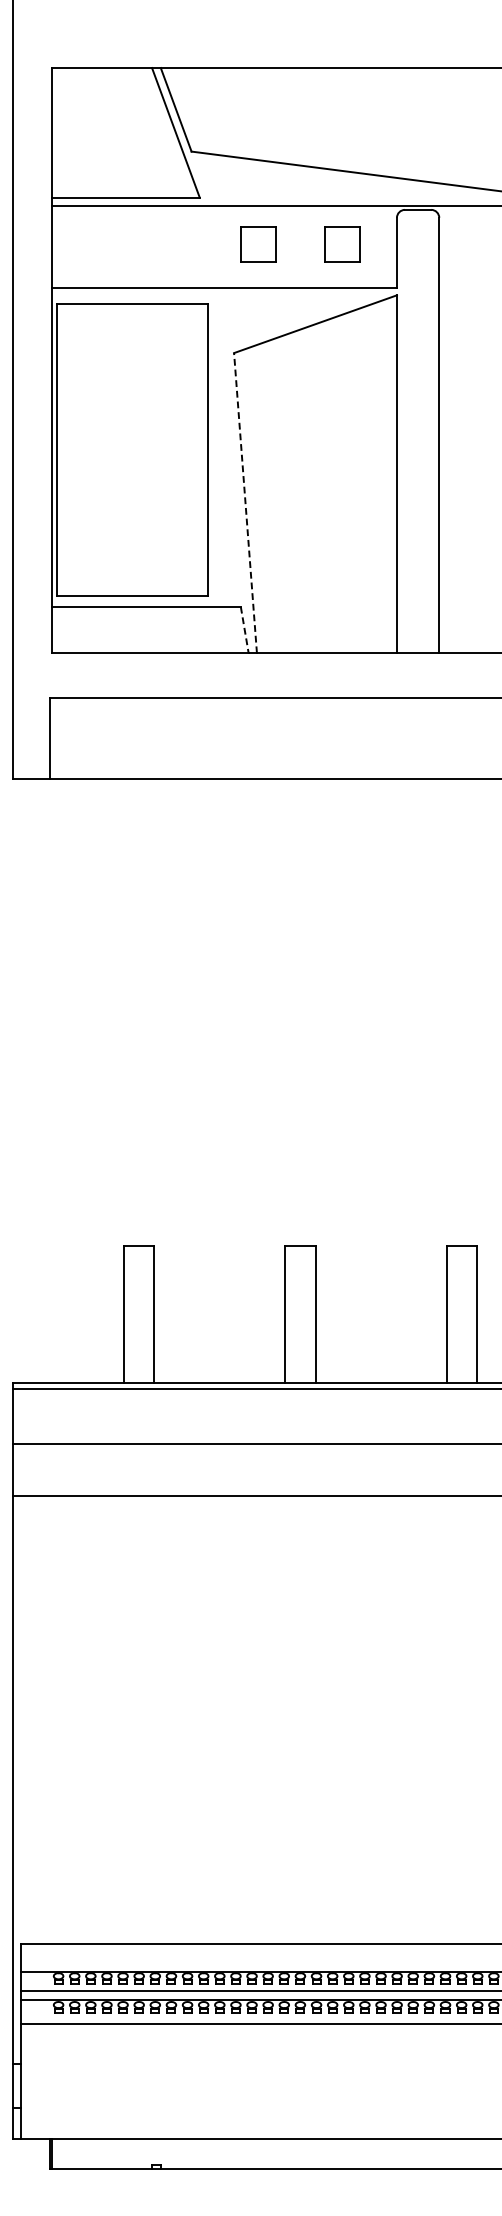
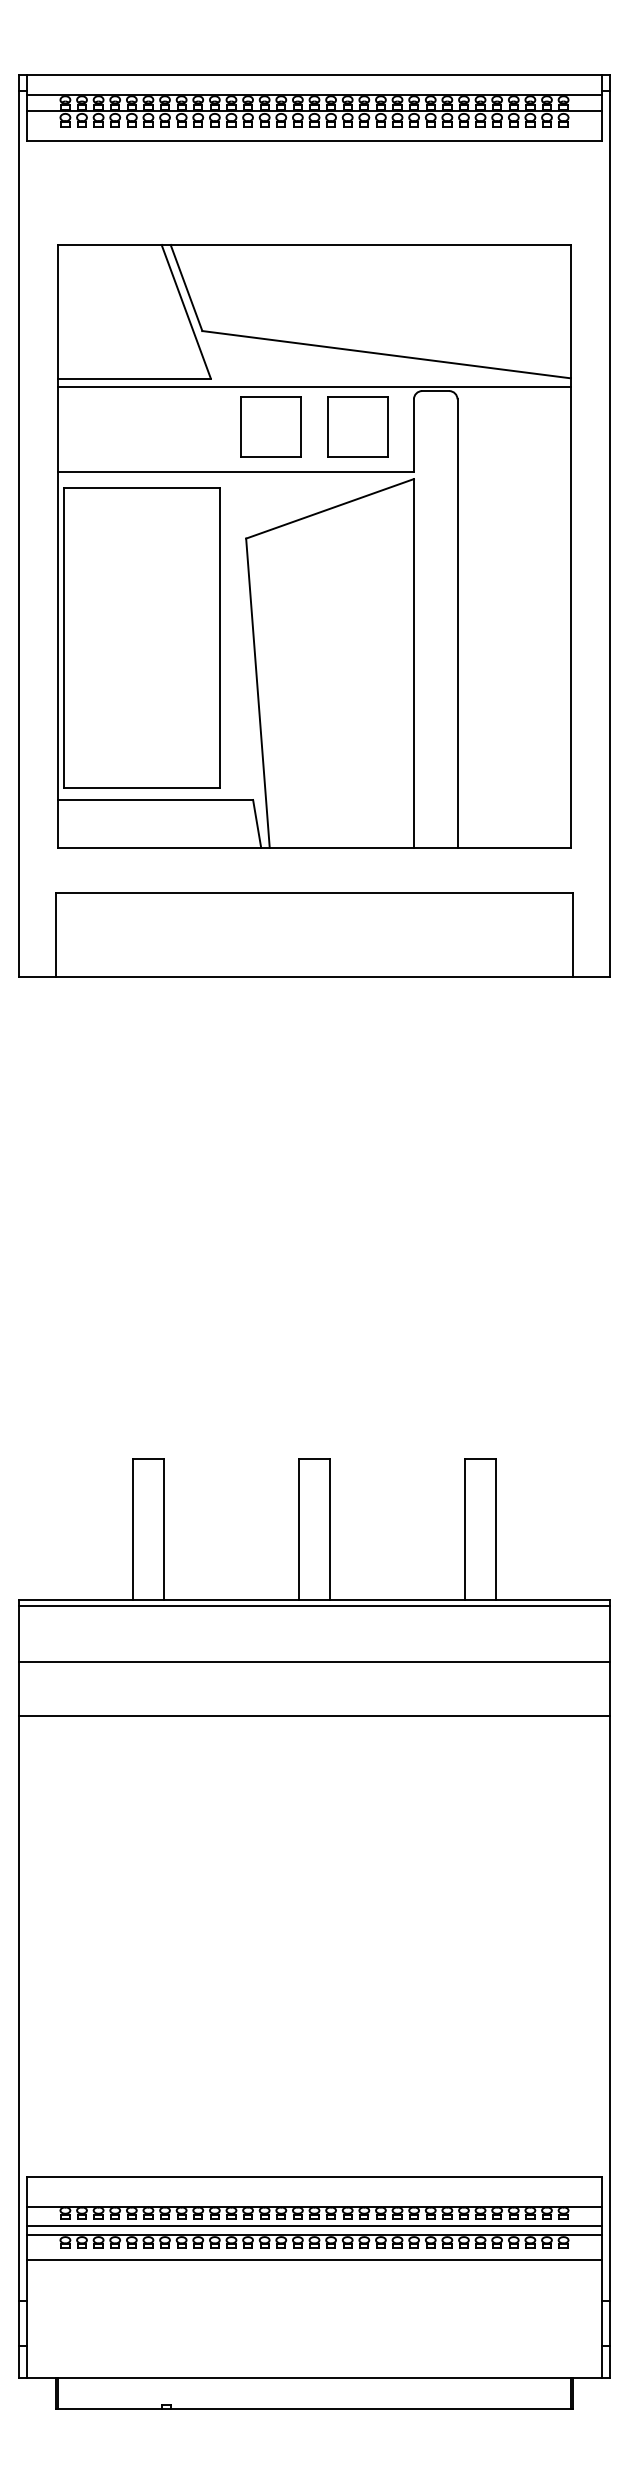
part: (257, 244) -> (270, 426), size x1.67
part: (342, 244) -> (357, 426), size x1.67
line: (245, 502) -> (257, 692), dashed -> solid
line: (245, 630) -> (257, 824), dashed -> solid

